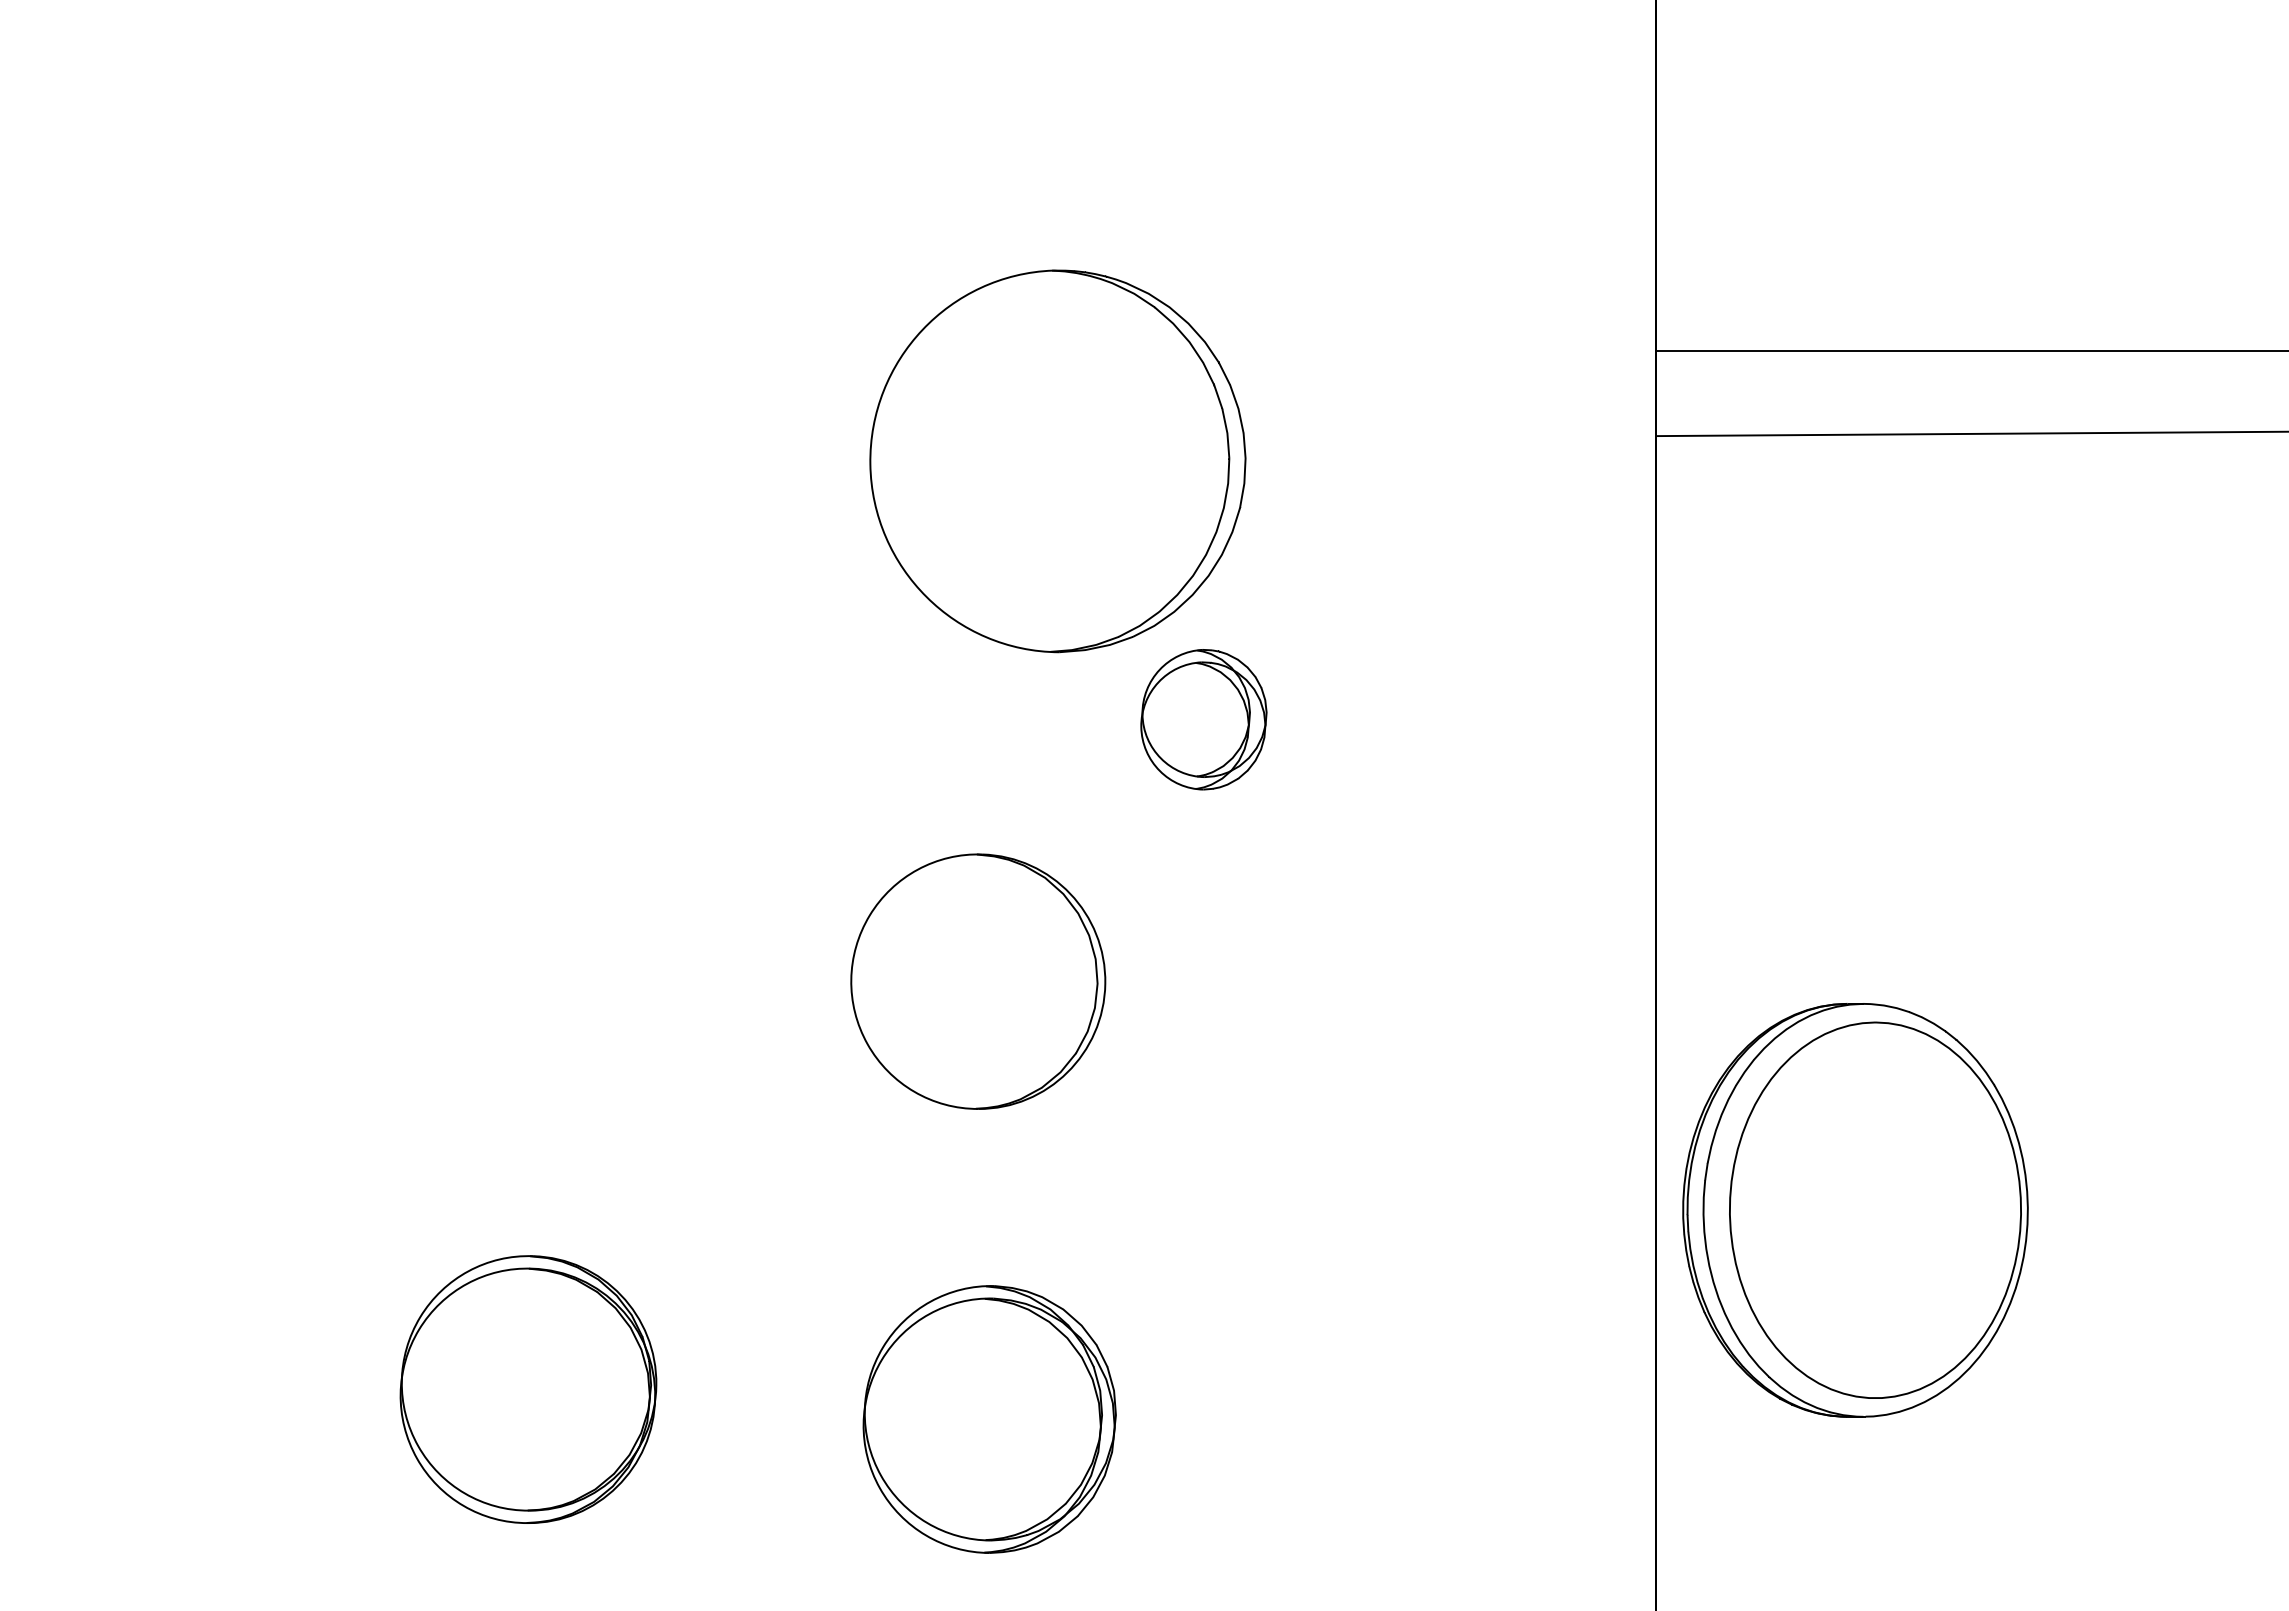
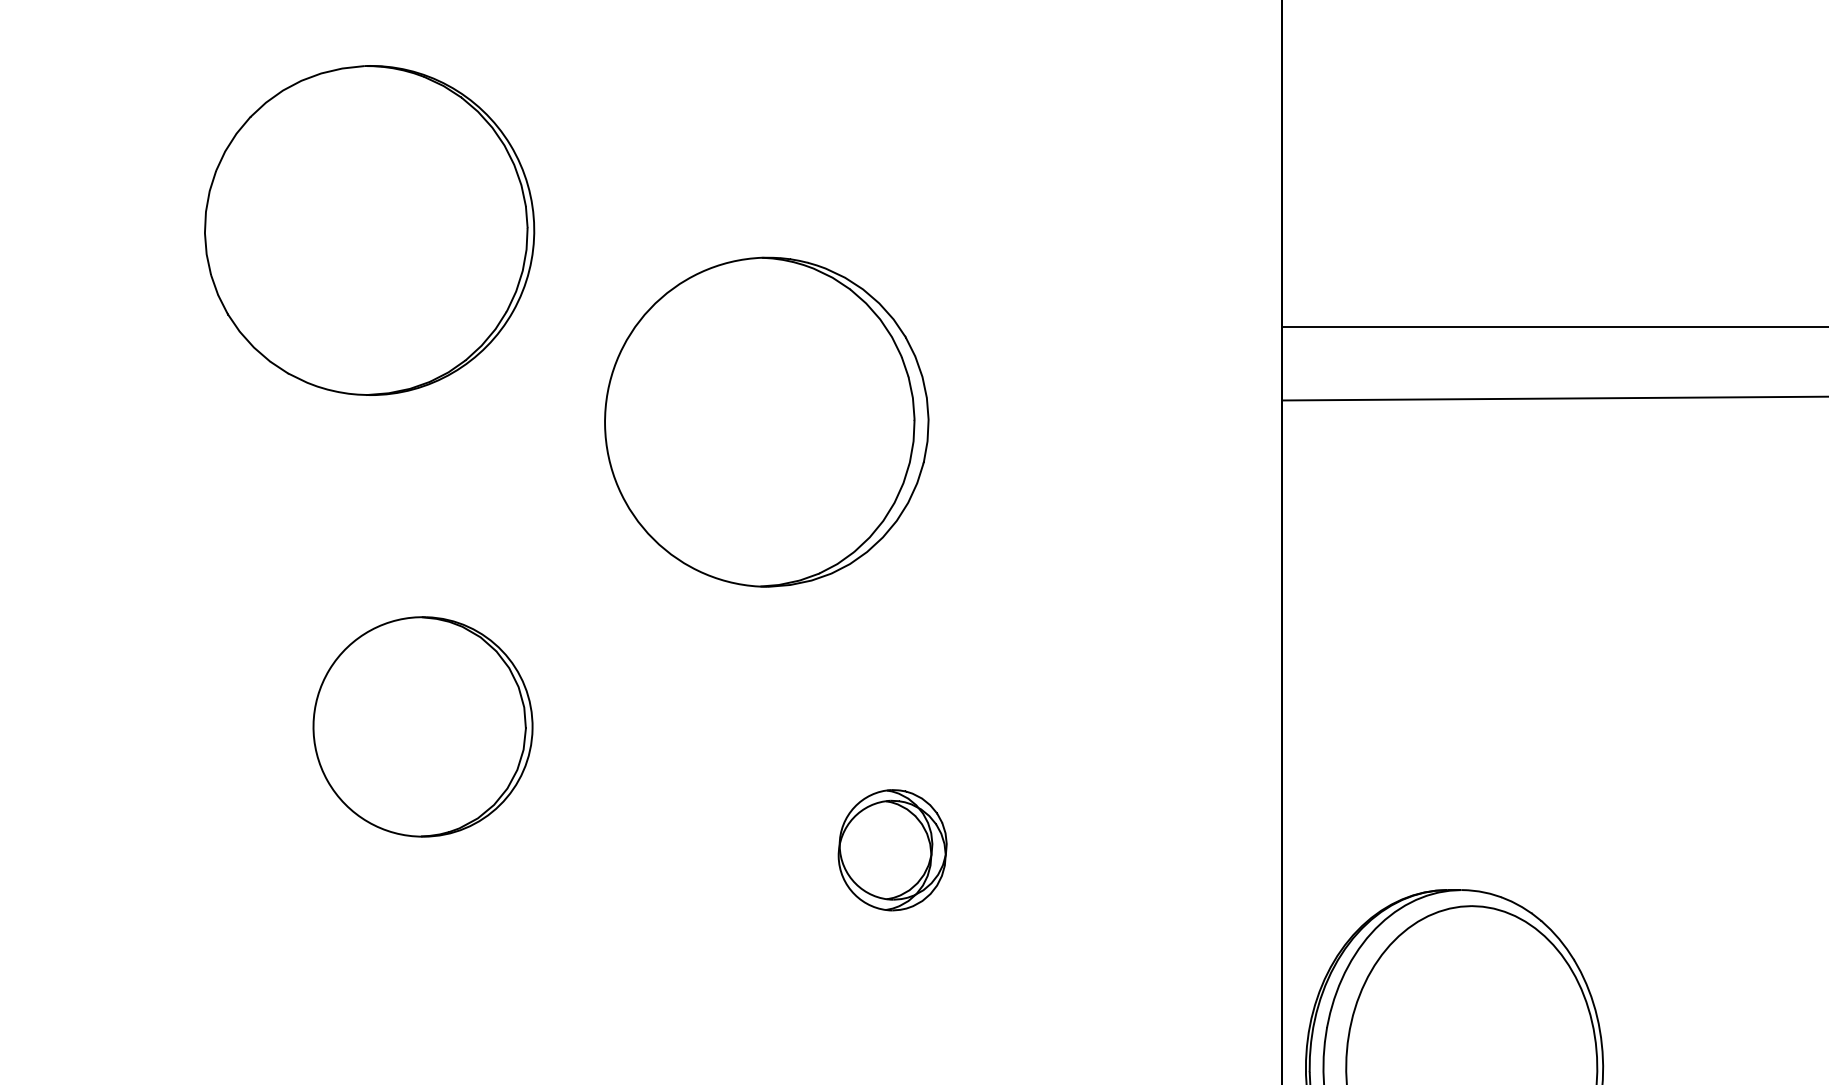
part: (597, 238) -> (369, 230), added
part: (1203, 719) -> (892, 850), moved
part: (978, 981) -> (423, 726), moved

